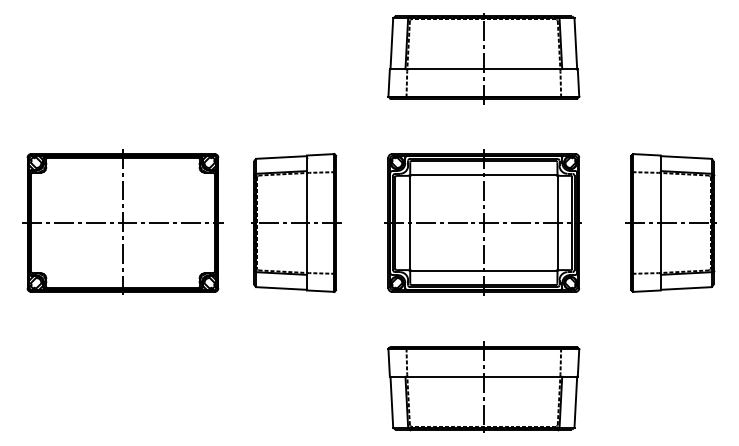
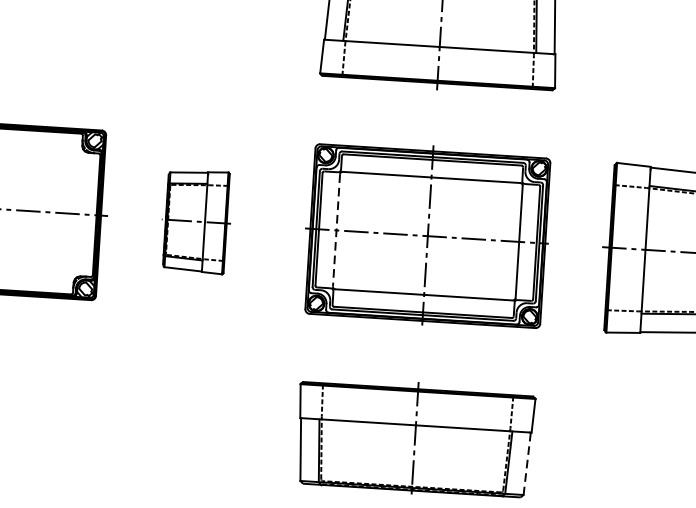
part: (296, 222) -> (197, 221), size x0.6
line: (409, 222) -> (336, 229), solid -> dashed
line: (575, 402) -> (526, 464), solid -> dashed

